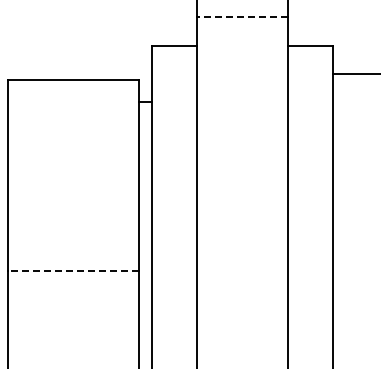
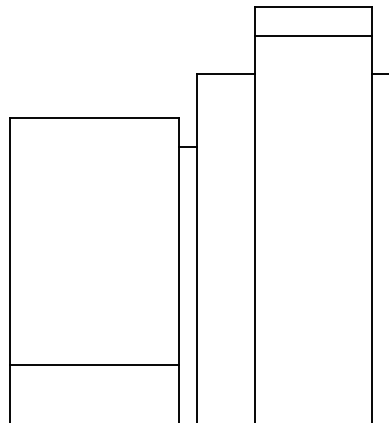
line: (241, 16) -> (312, 35), dashed -> solid
line: (72, 271) -> (93, 365), dashed -> solid

